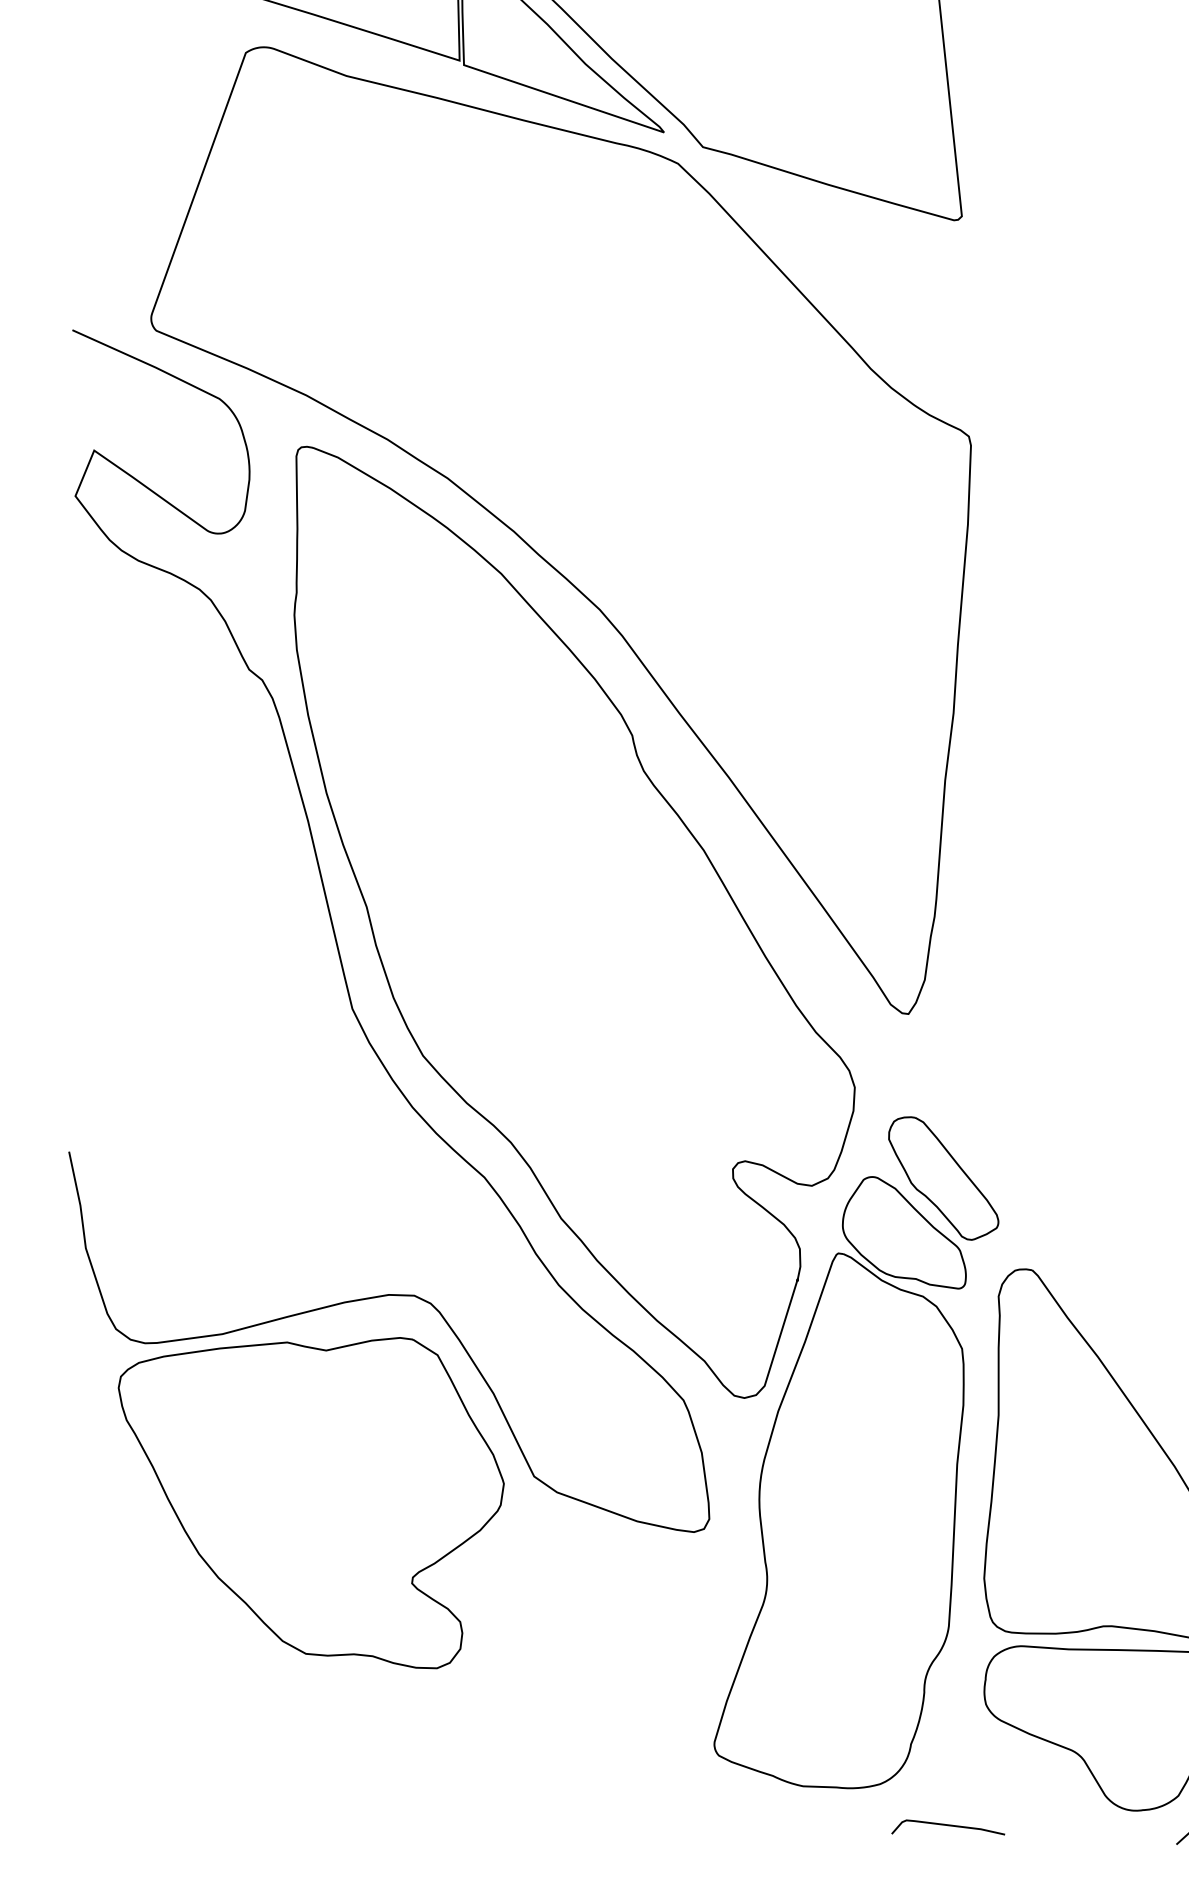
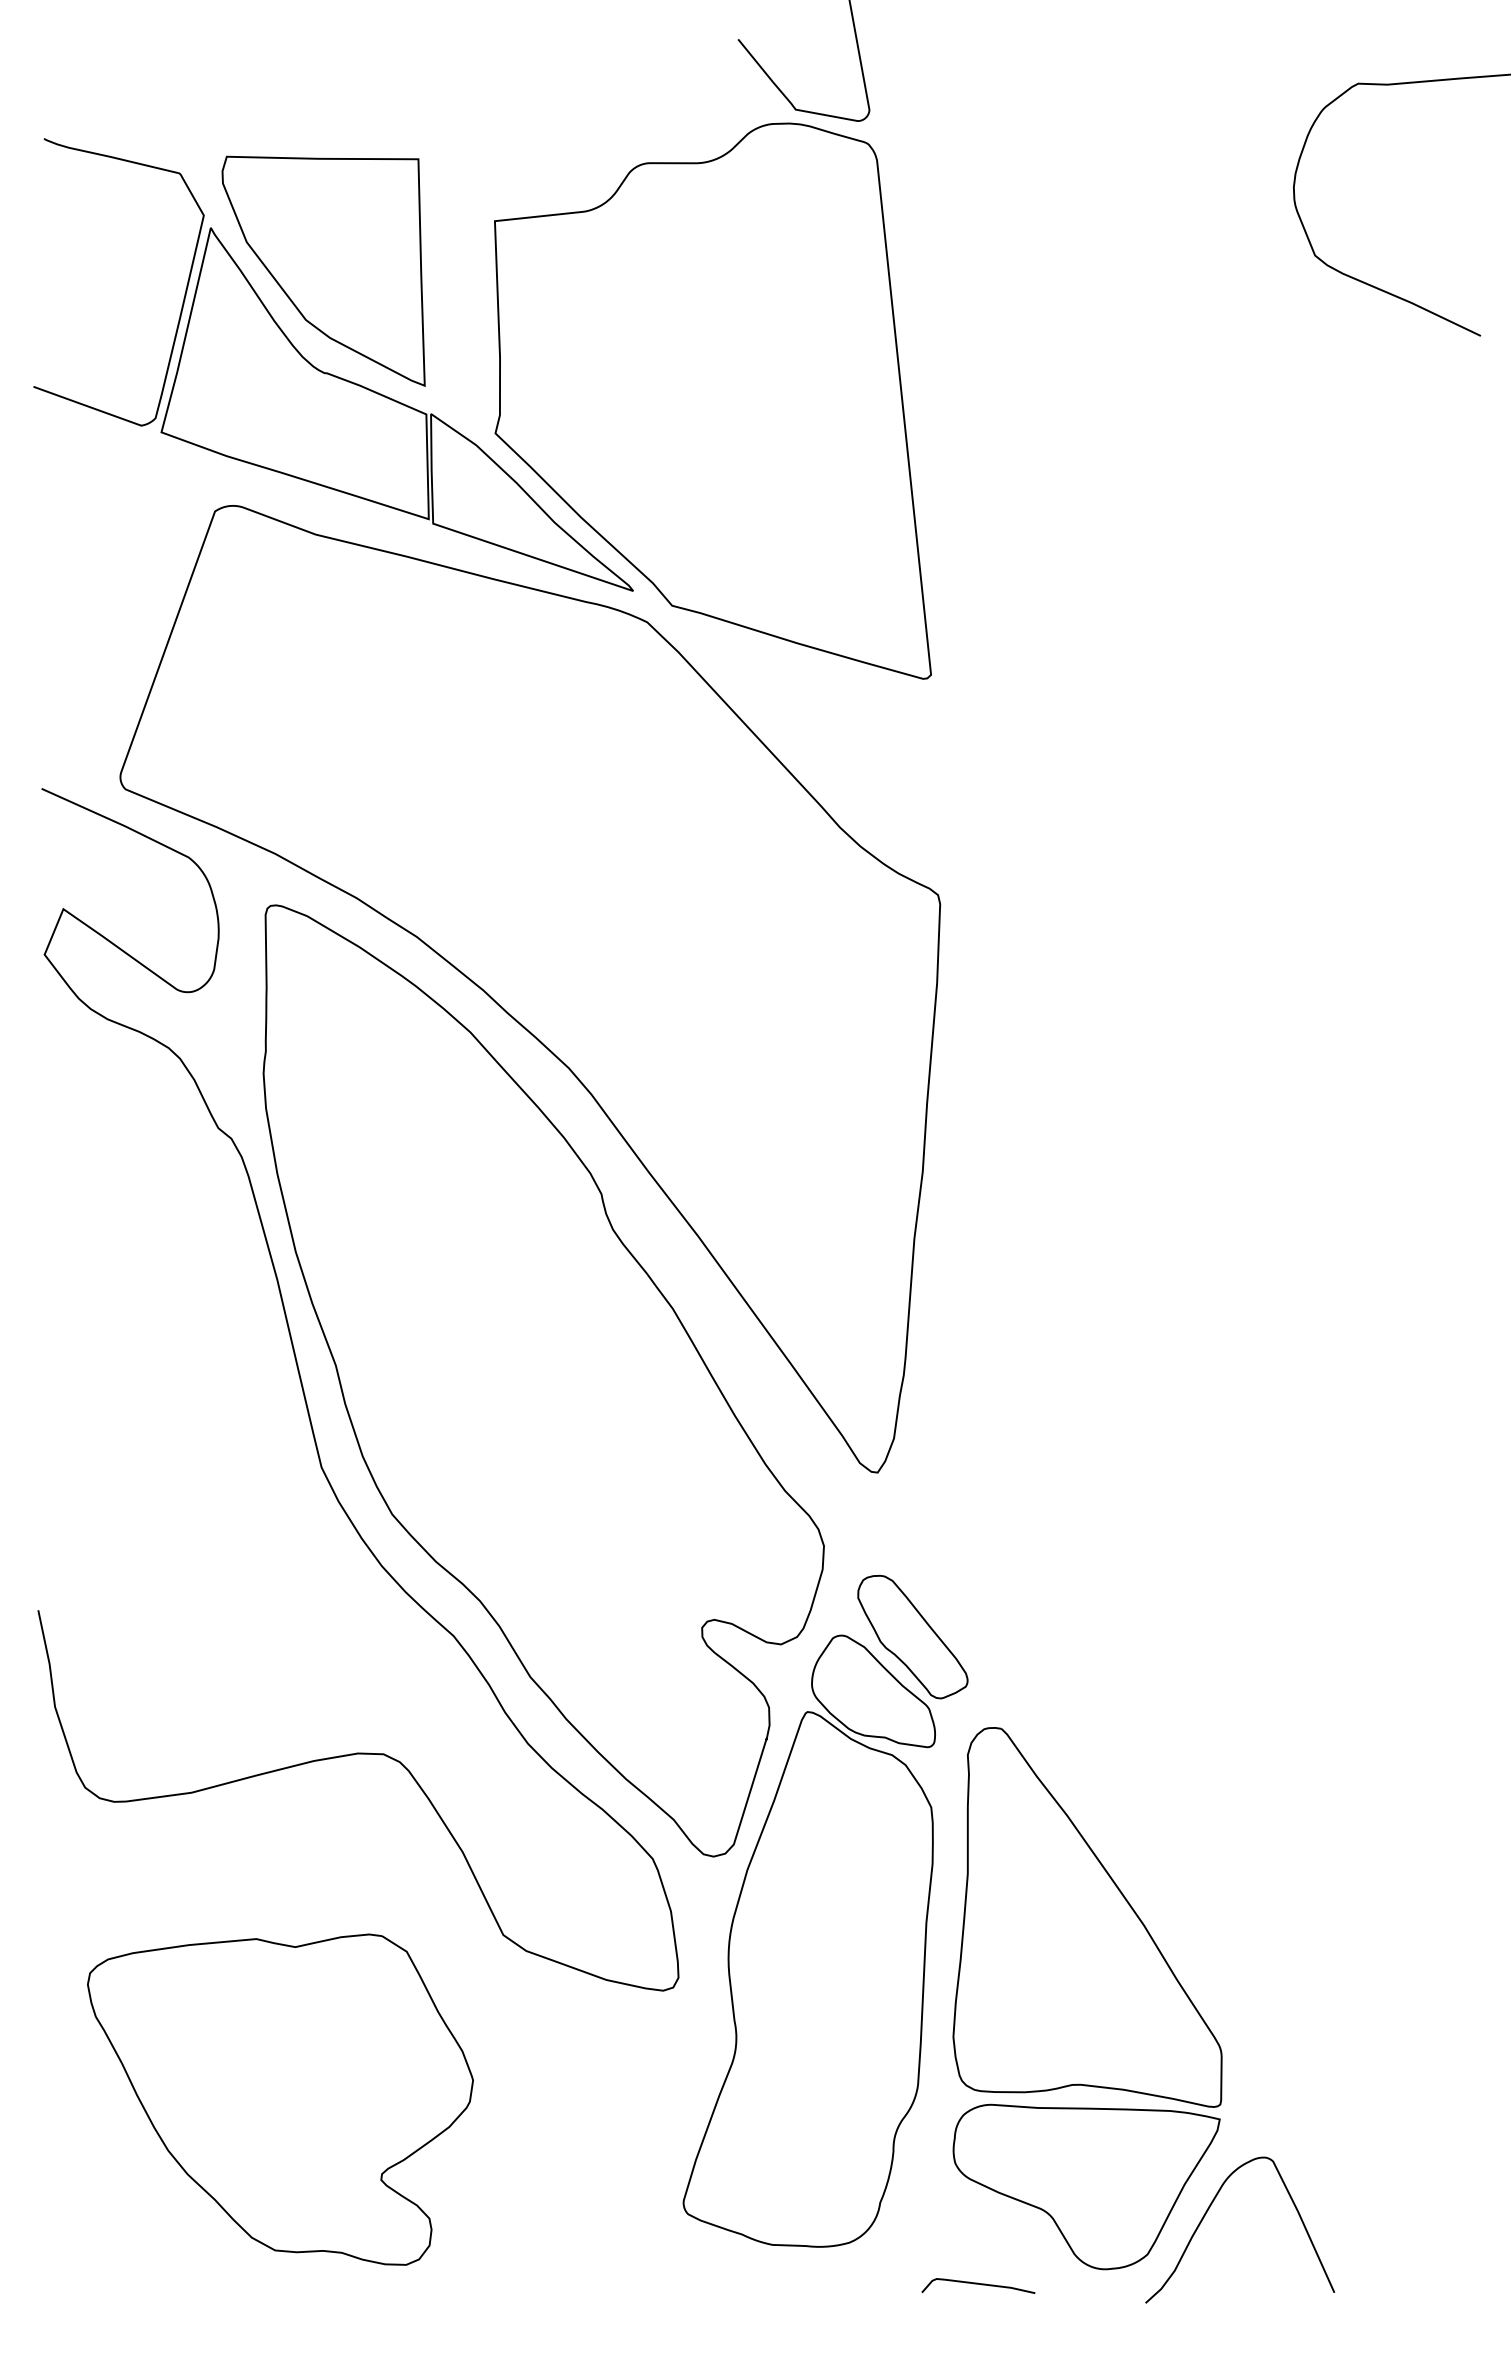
part: (311, 1502) -> (280, 2099), moved
curve: (948, 1825) -> (978, 2284), moved

